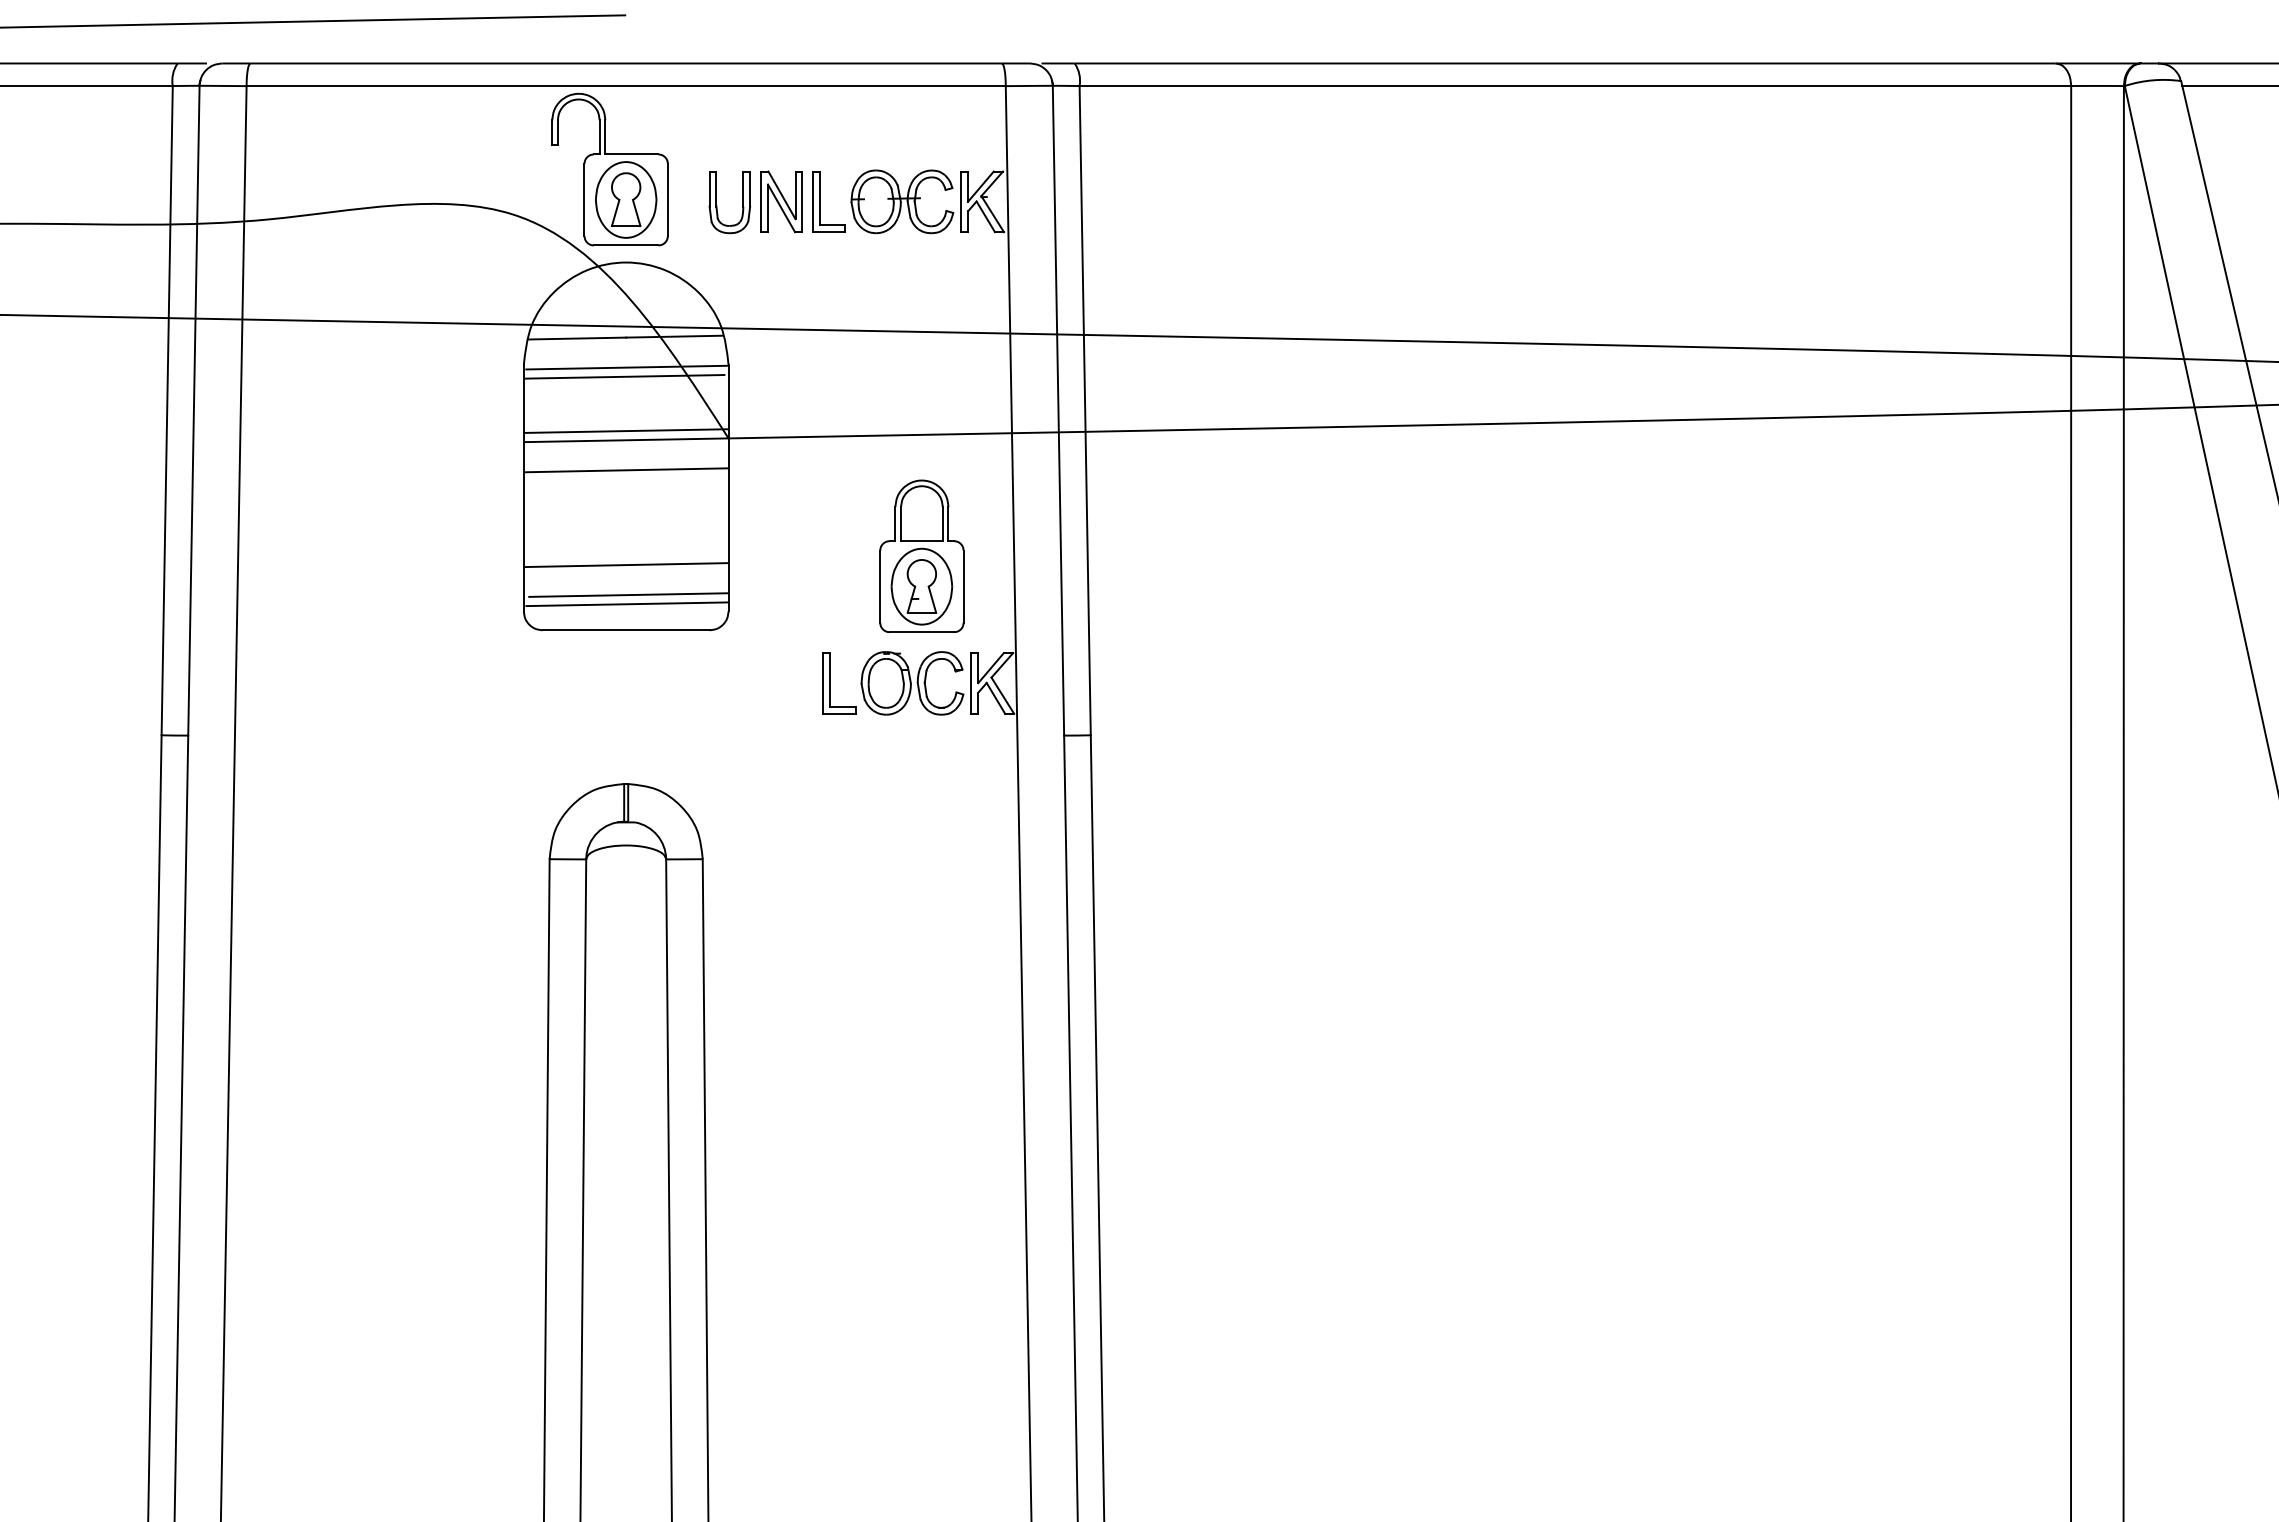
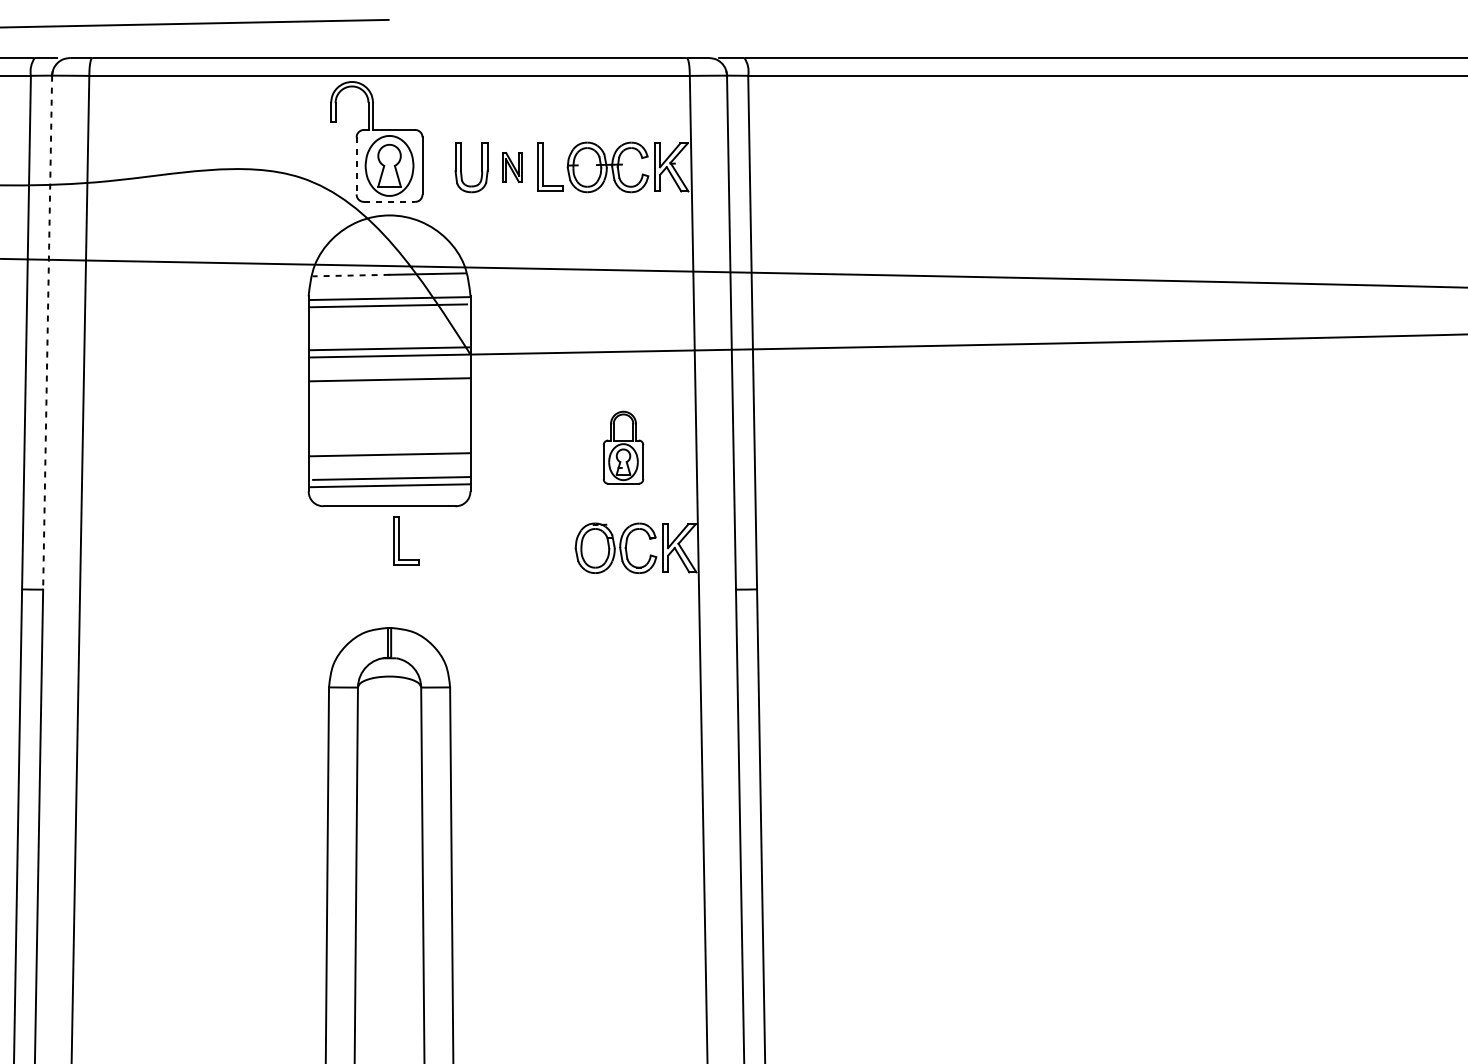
line: (584, 200) -> (356, 166), solid -> dashed
part: (781, 201) -> (512, 167), size x0.6
line: (626, 245) -> (389, 201), solid -> dashed
line: (577, 338) -> (351, 275), solid -> dashed
line: (193, 410) -> (47, 332), solid -> dashed
part: (921, 555) -> (623, 447), size x0.6
part: (830, 683) -> (399, 541), moved

